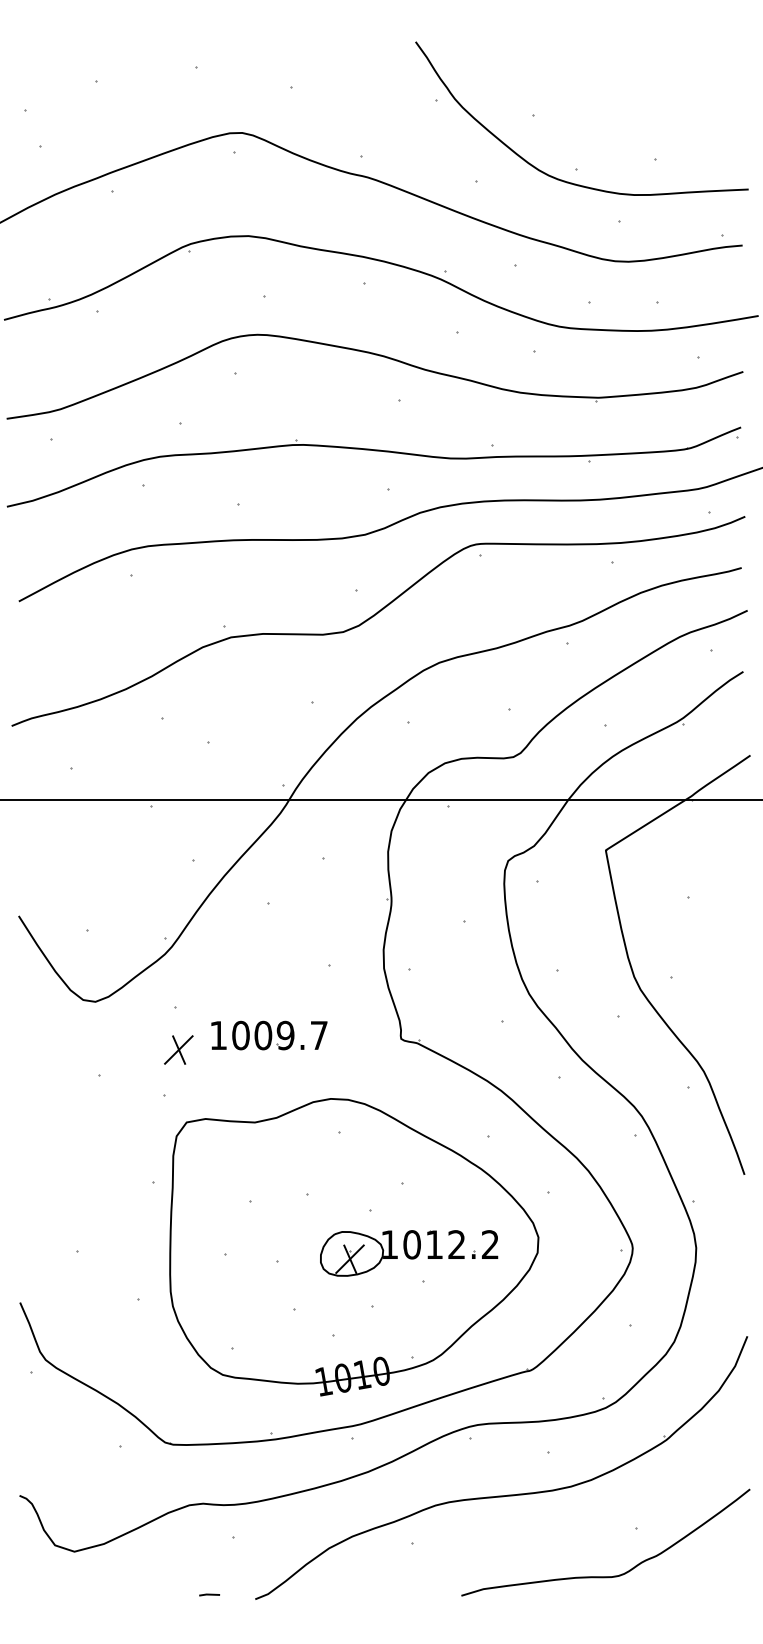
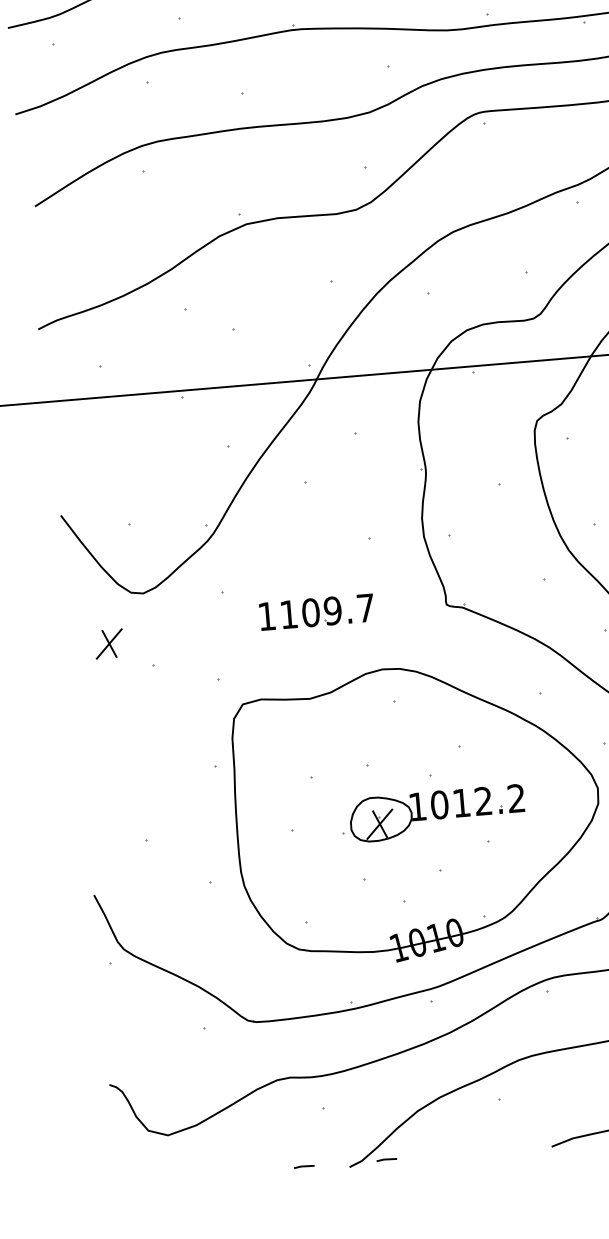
text: (240, 1035) -> (288, 614), 1009.7 -> 1109.7
part: (178, 1049) -> (108, 643), moved
part: (409, 1253) -> (437, 813), moved
line: (293, 1594) -> (386, 1159), added

